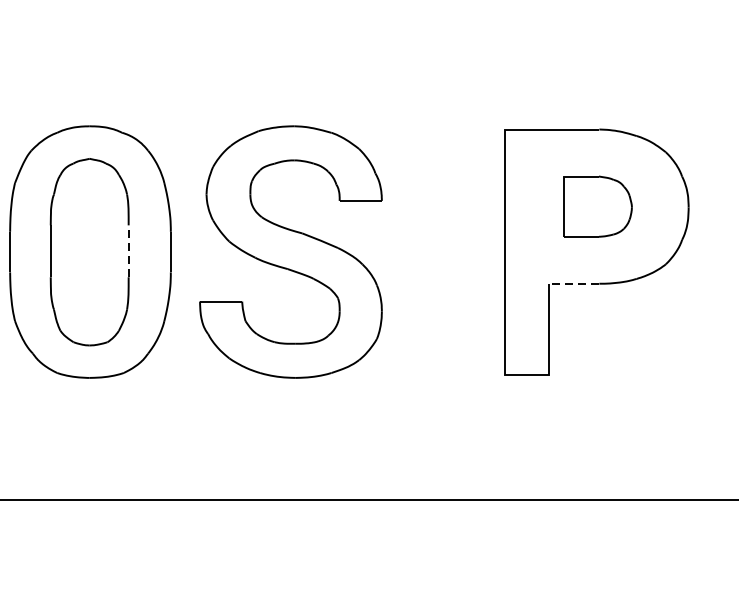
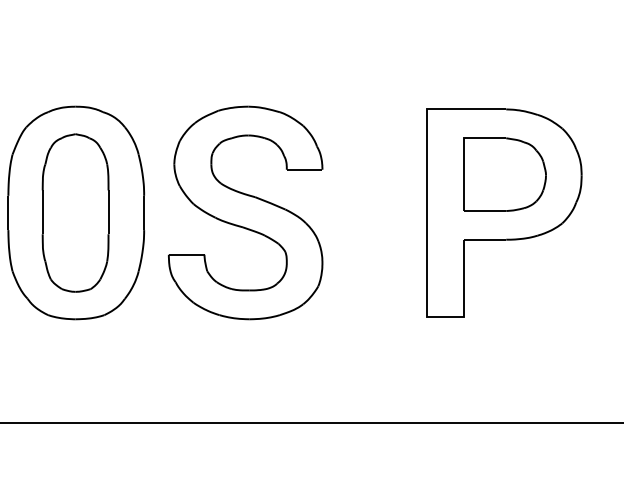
part: (597, 206) -> (504, 174), size x1.43
line: (128, 251) -> (108, 212), dashed -> solid
line: (573, 283) -> (484, 239), dashed -> solid

